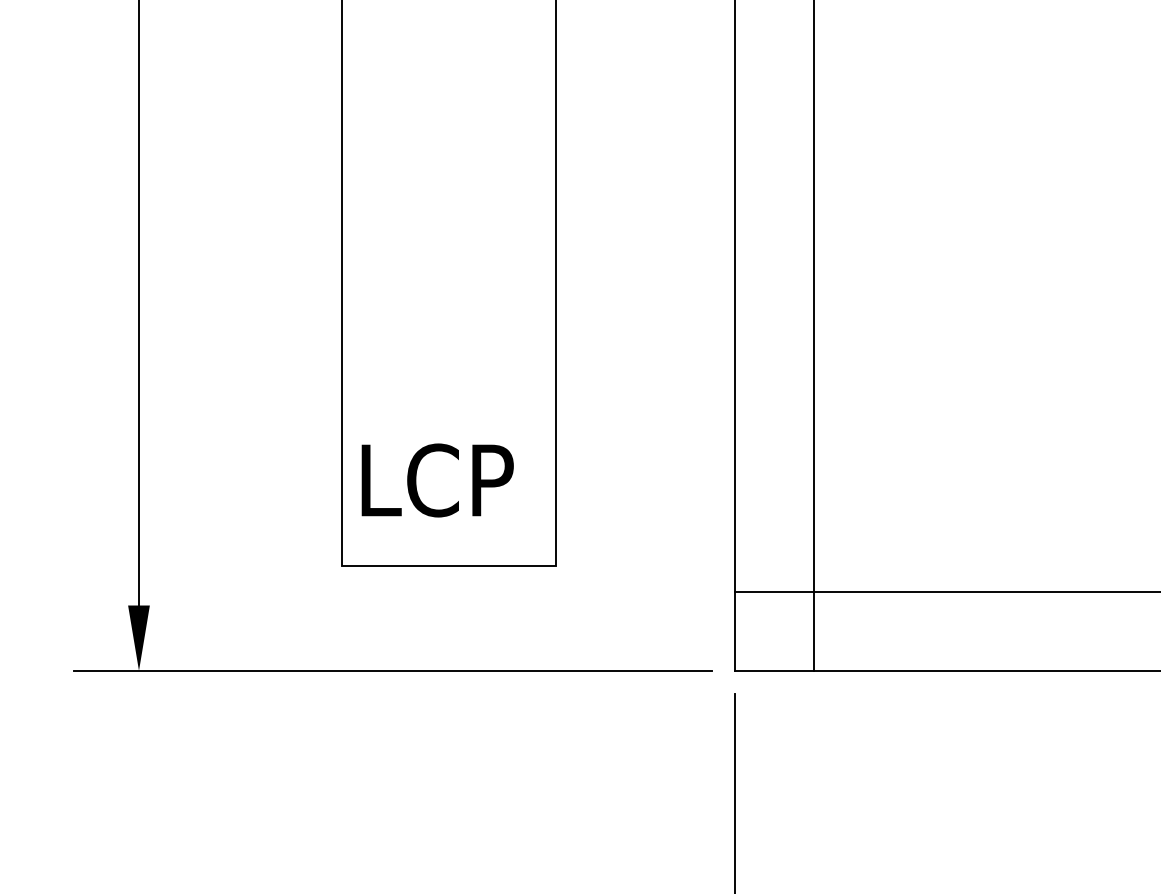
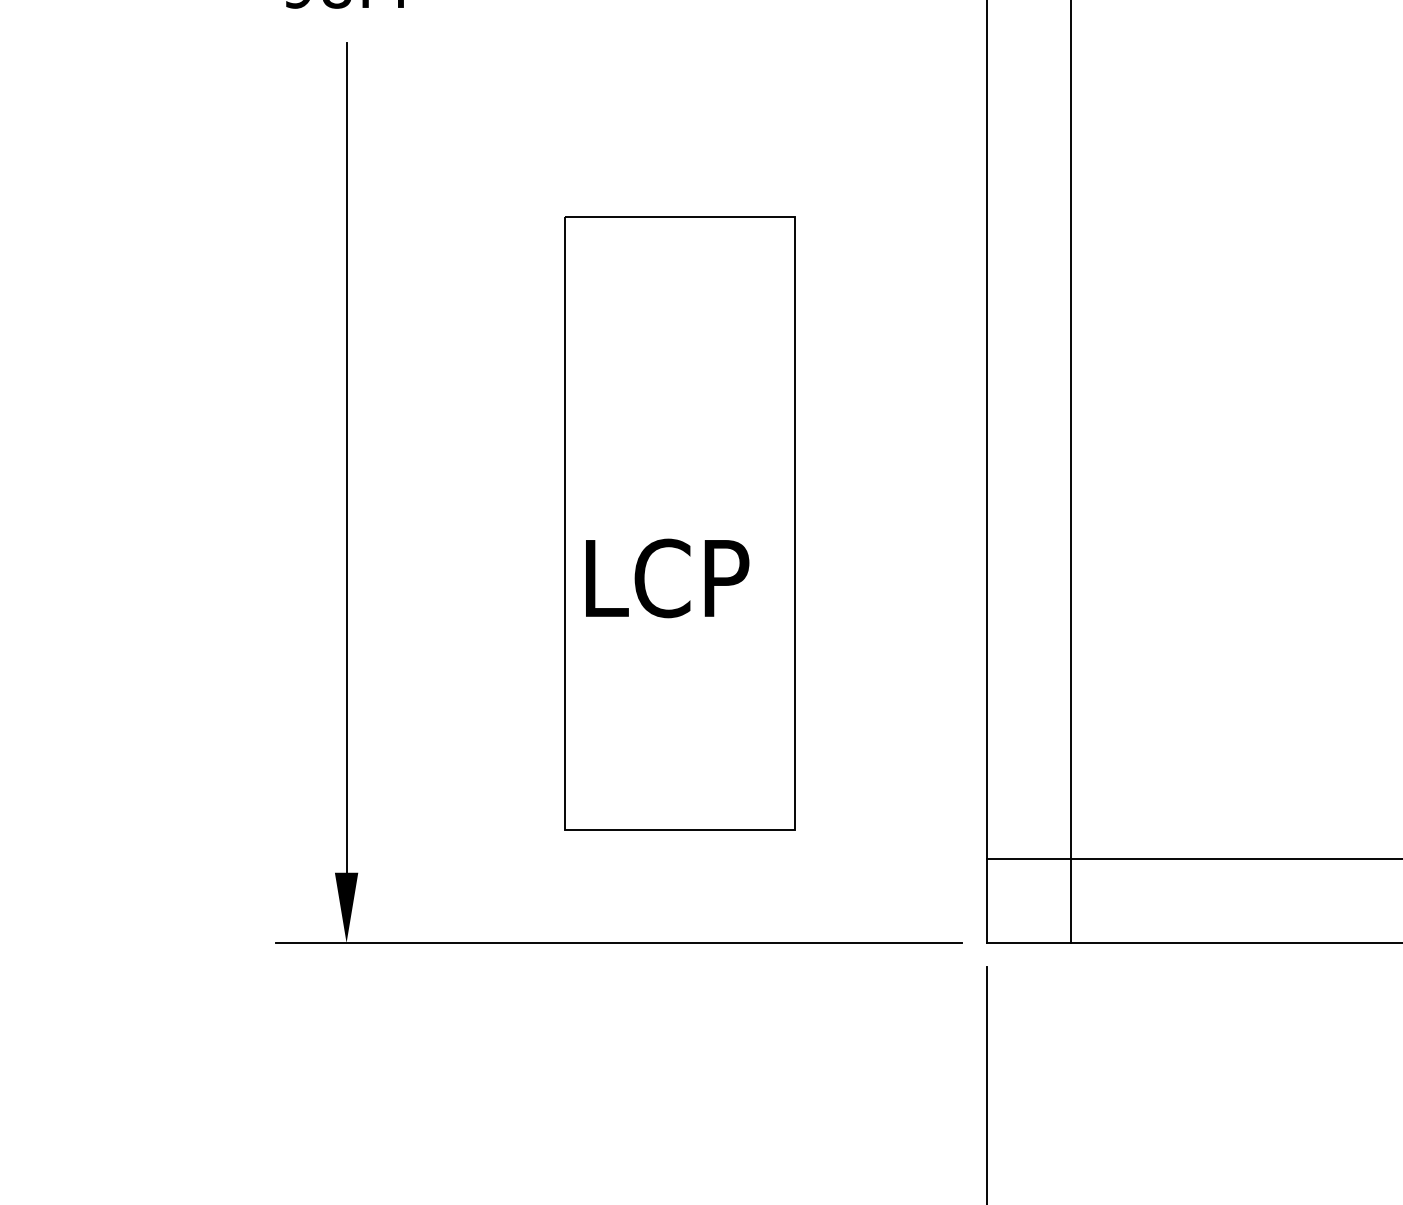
text: (437, 480) -> (667, 578), moved

